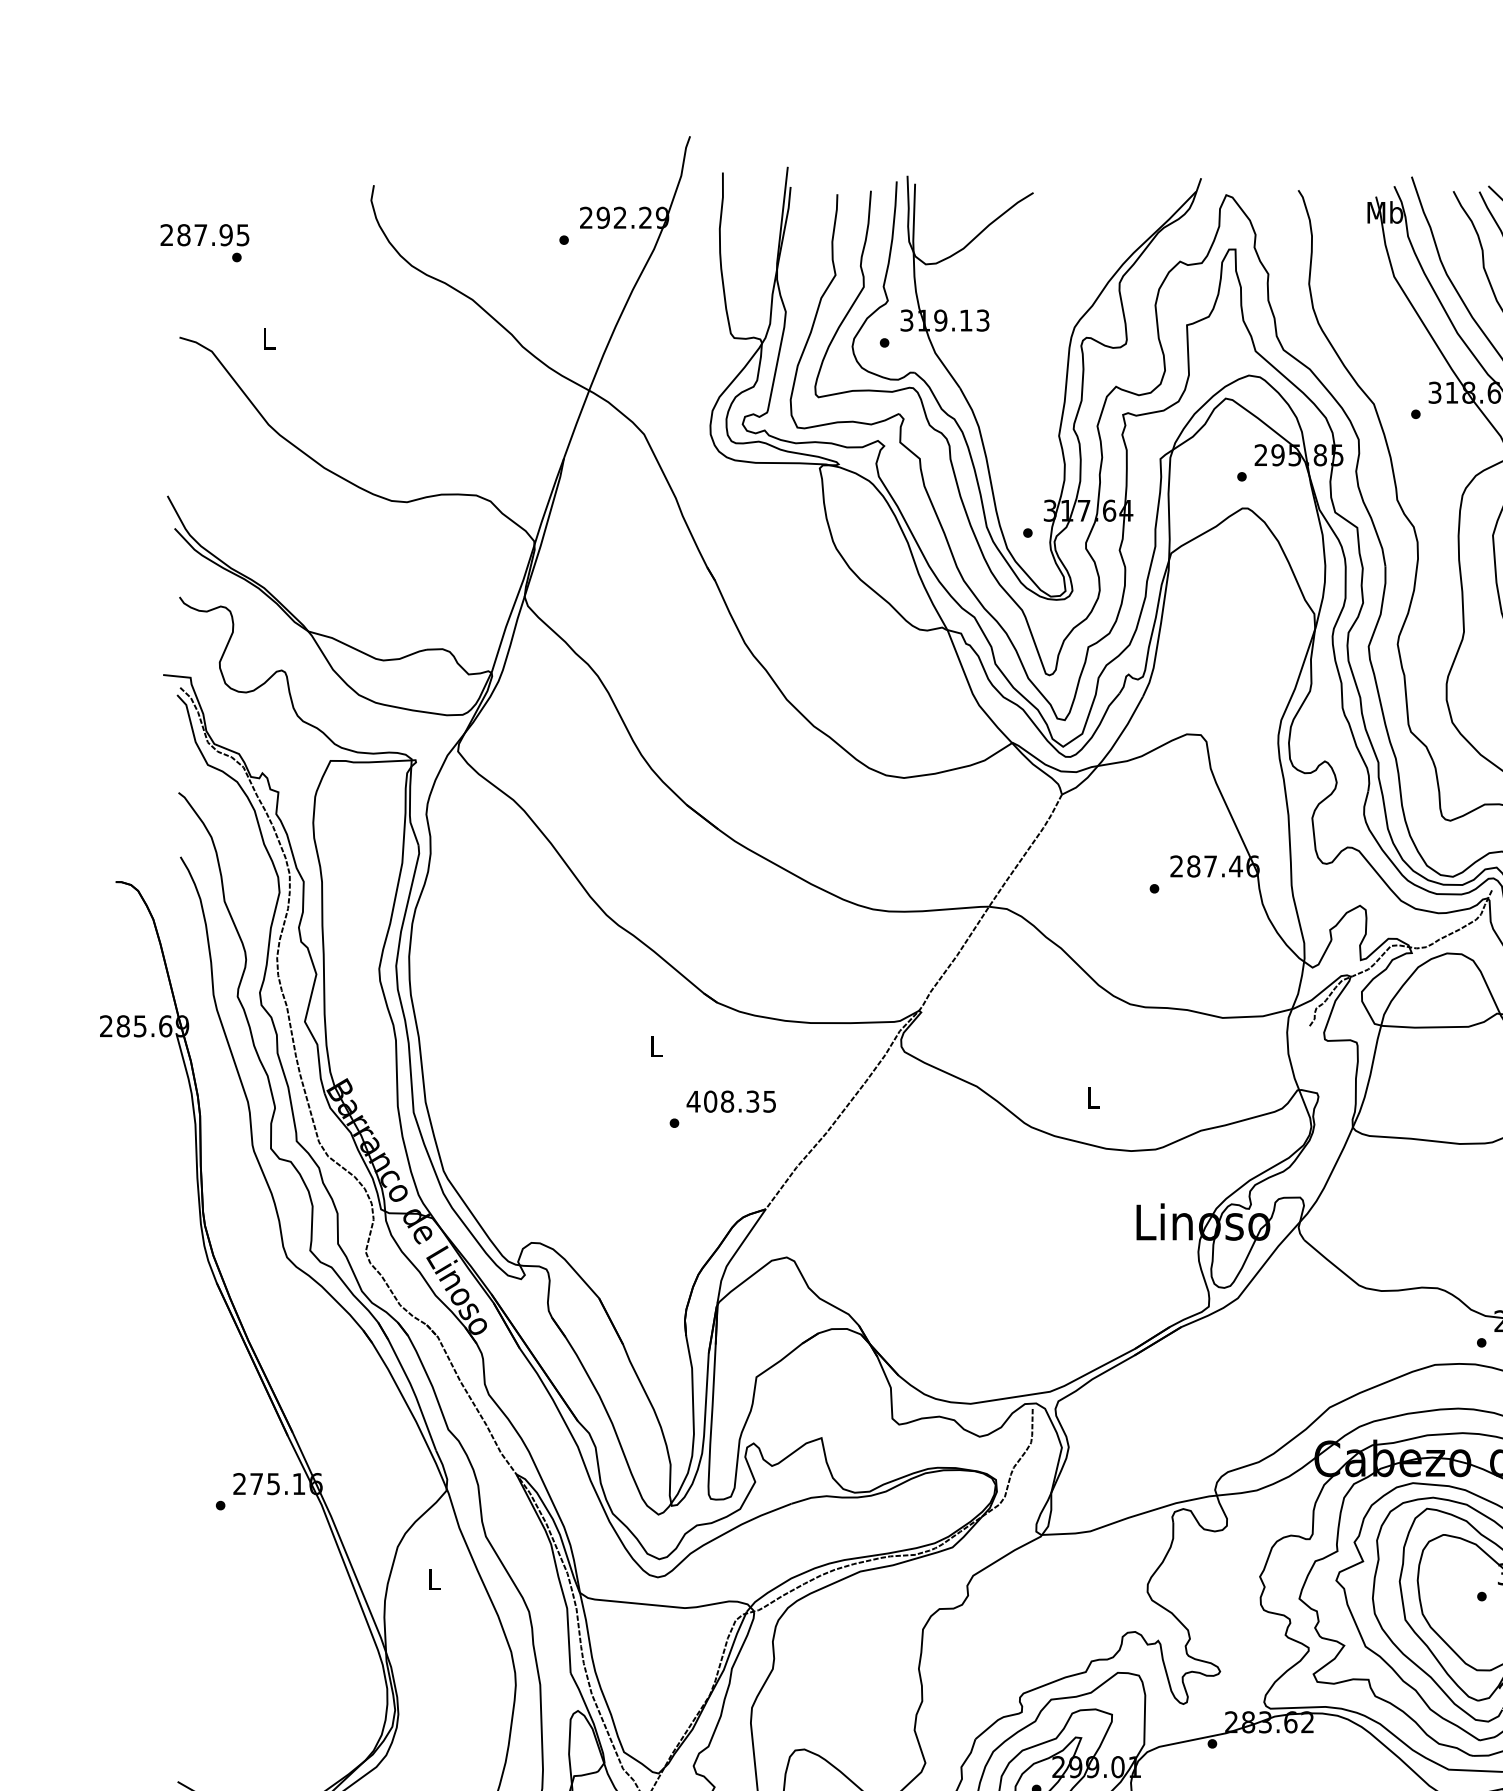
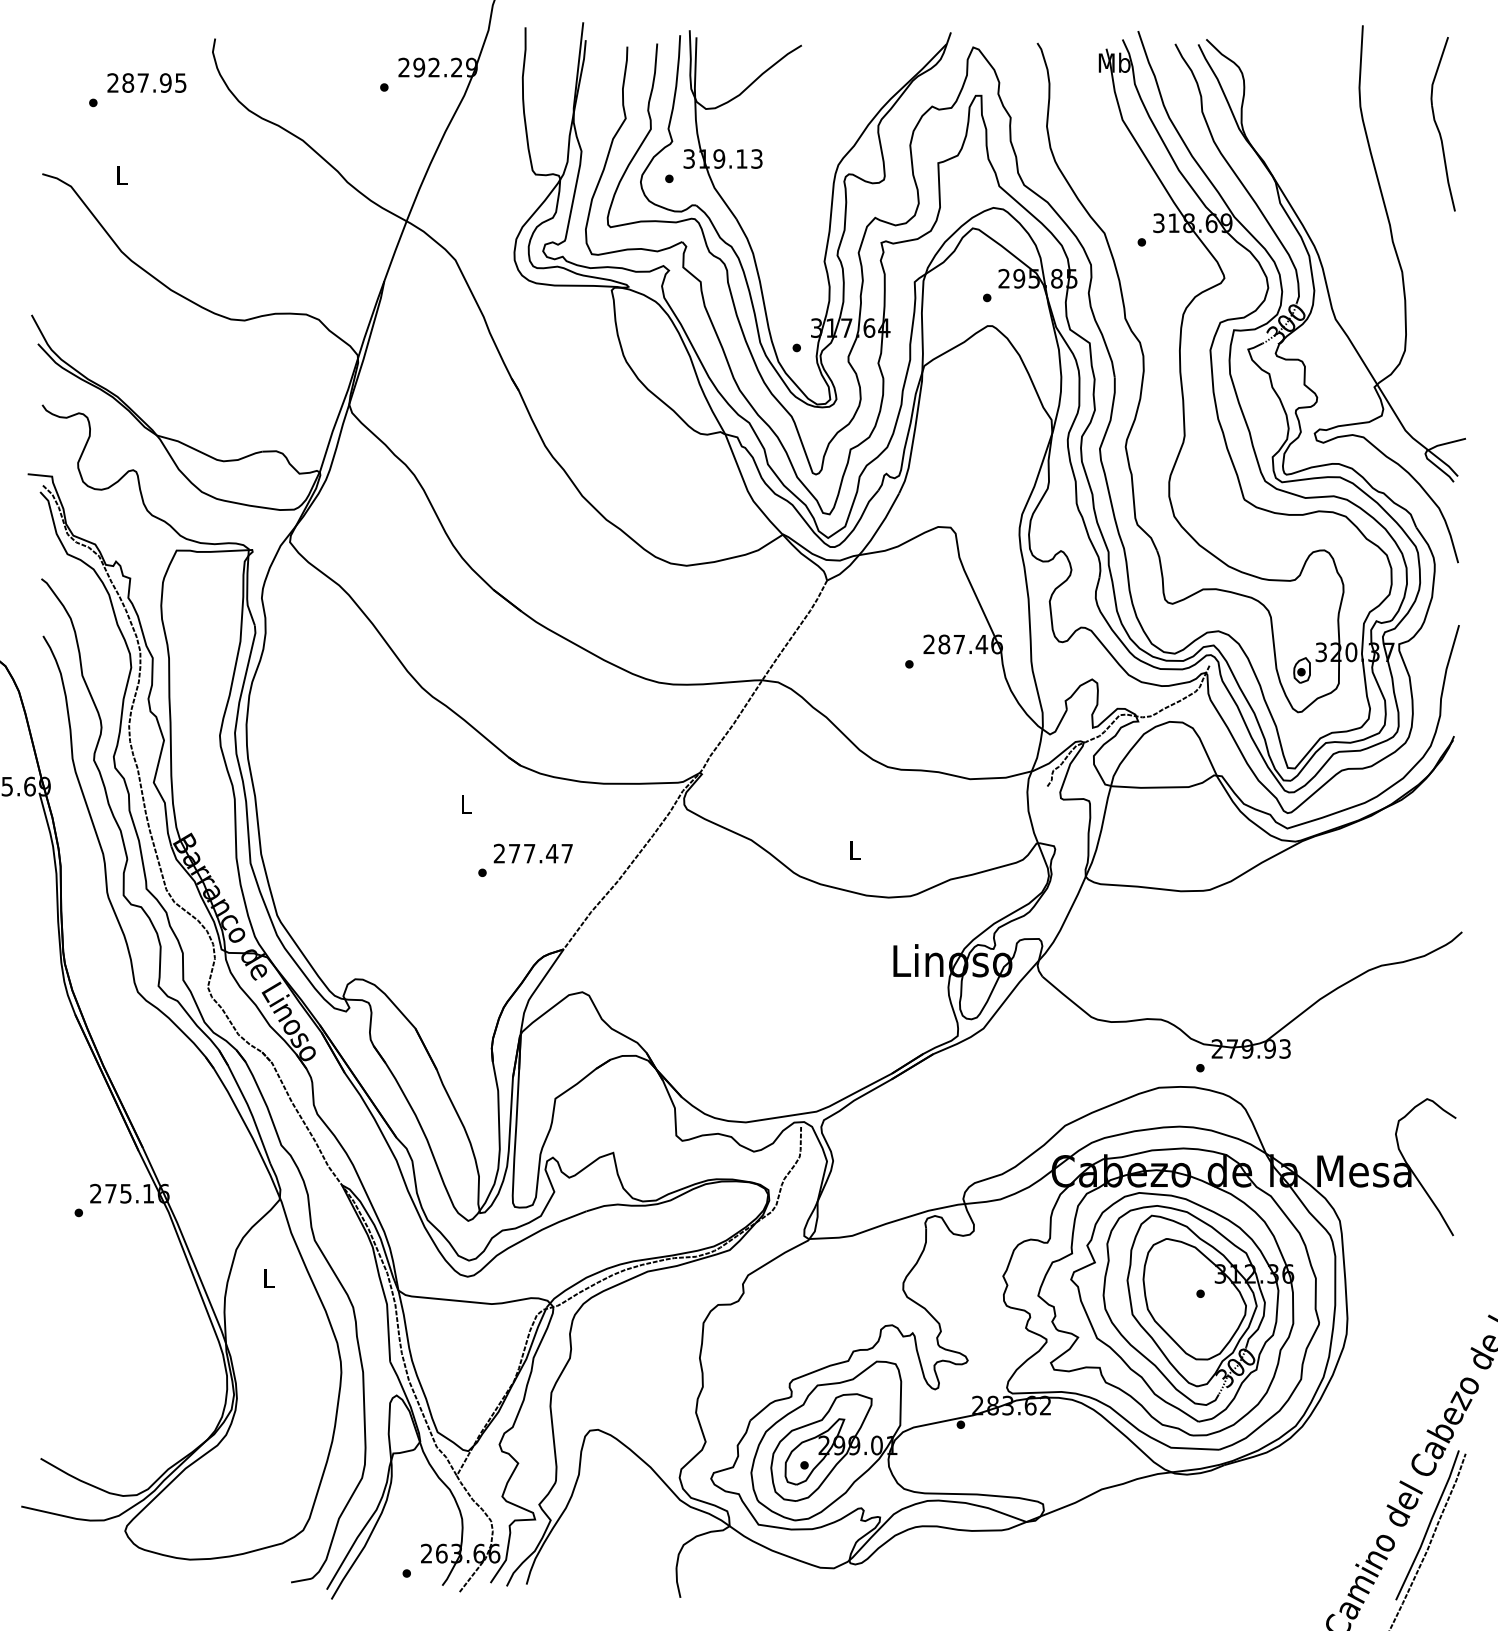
text: (204, 234) -> (146, 82), moved
text: (730, 1101) -> (532, 853), 408.35 -> 277.47

